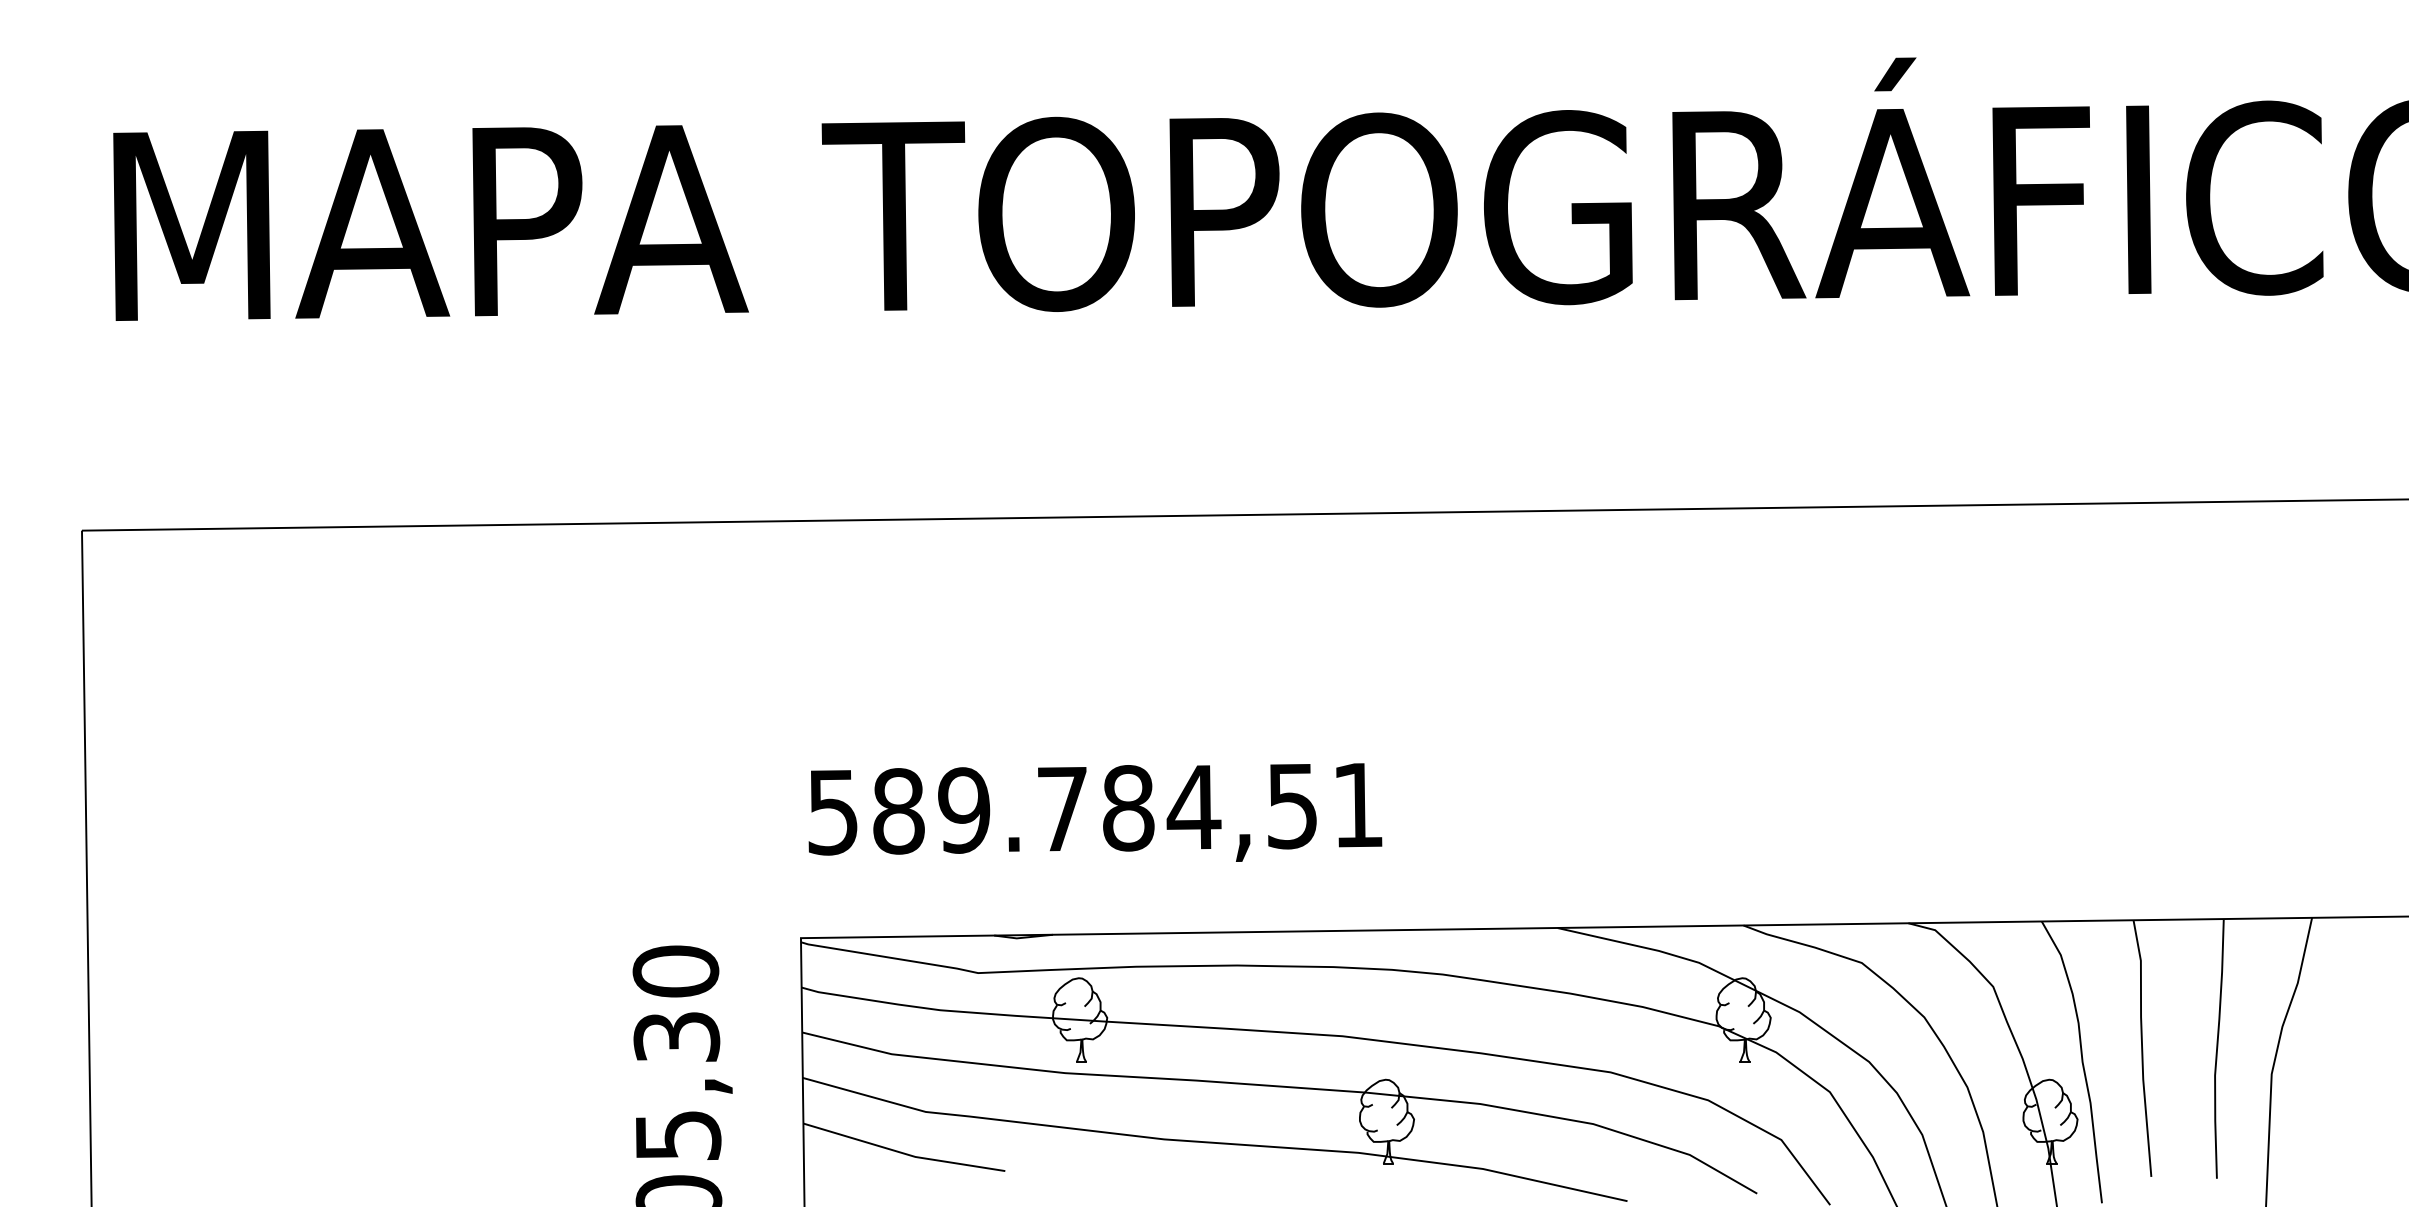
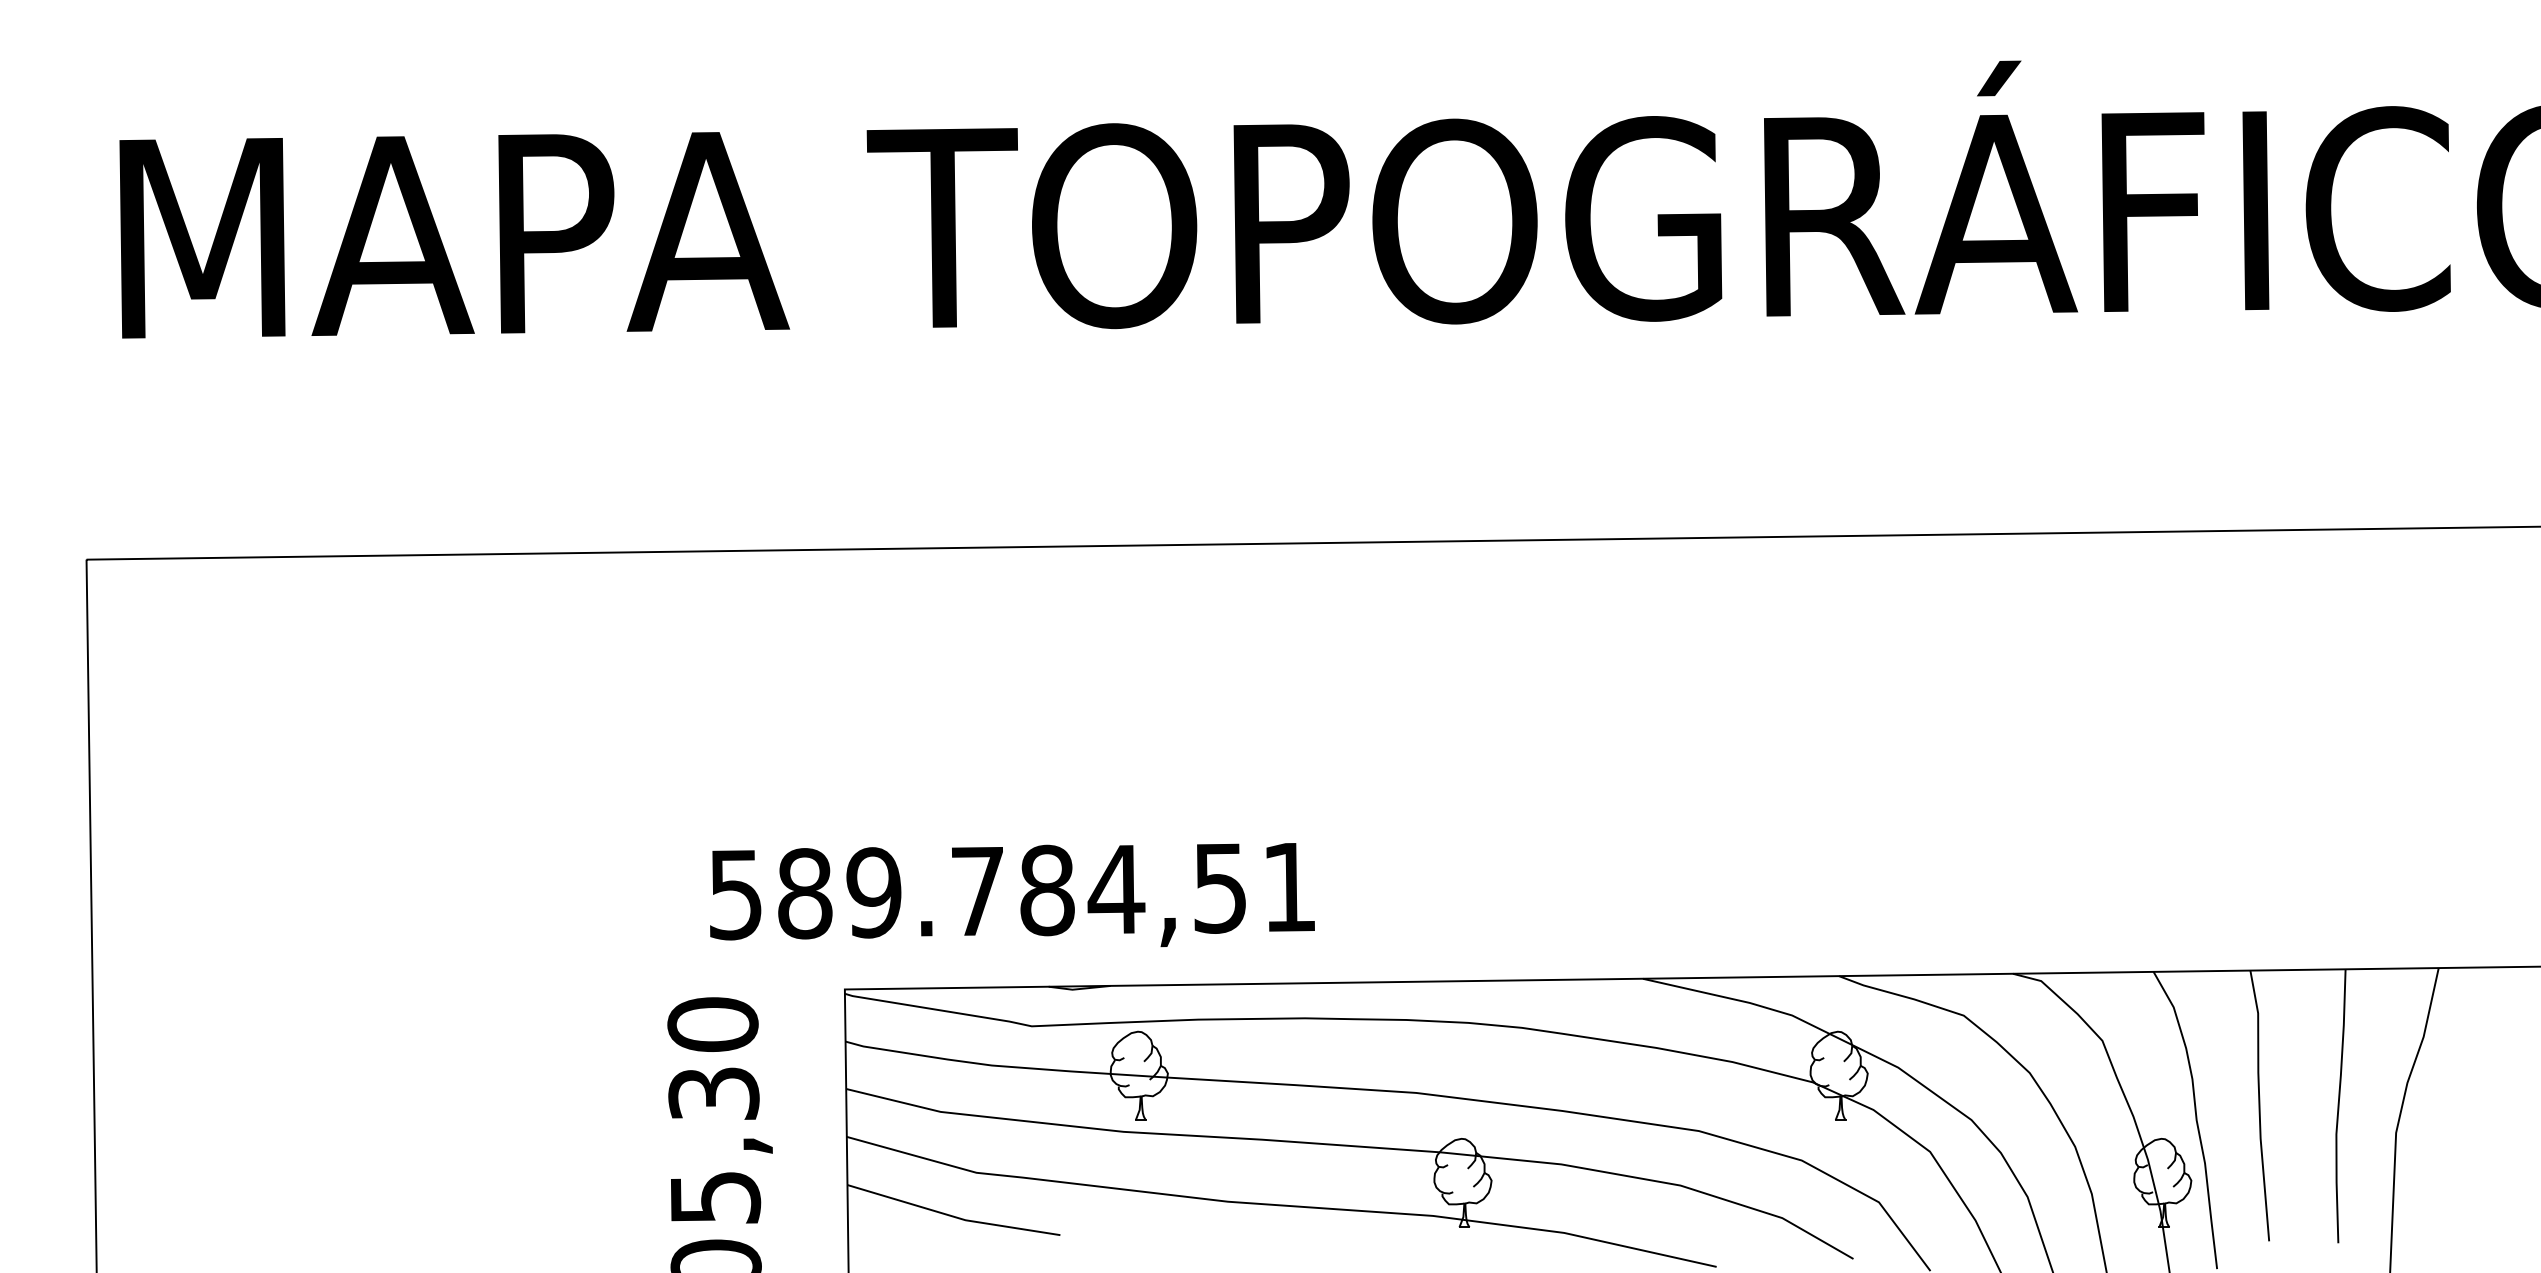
text: (1095, 813) -> (1012, 895), moved

